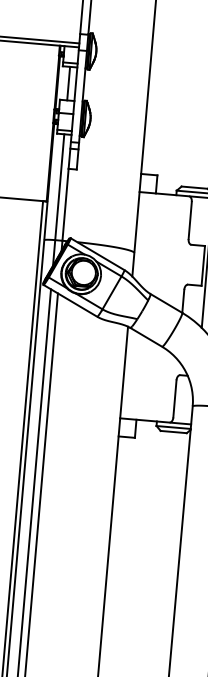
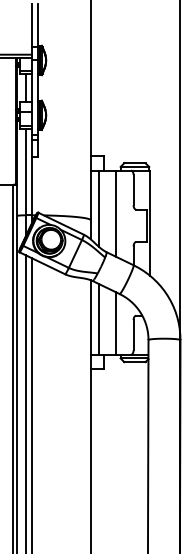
line: (145, 239) -> (98, 208), added
line: (165, 247) -> (115, 213), added
line: (133, 374) -> (98, 318), added
line: (153, 382) -> (115, 323), added

